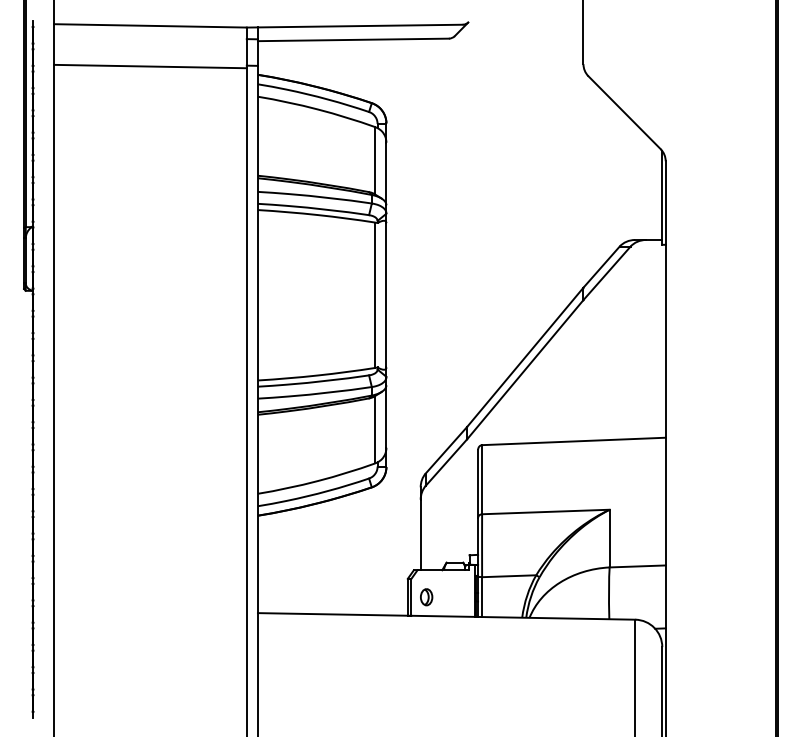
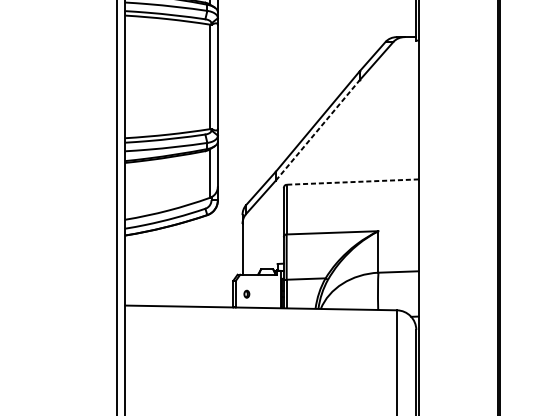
line: (525, 369) -> (317, 130), solid -> dashed
line: (573, 441) -> (352, 182), solid -> dashed
part: (426, 597) -> (246, 294), size x0.6

